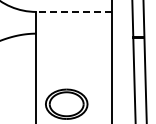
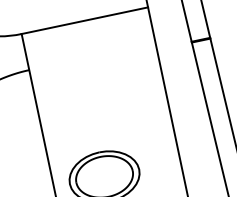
line: (73, 11) -> (83, 20), dashed -> solid

